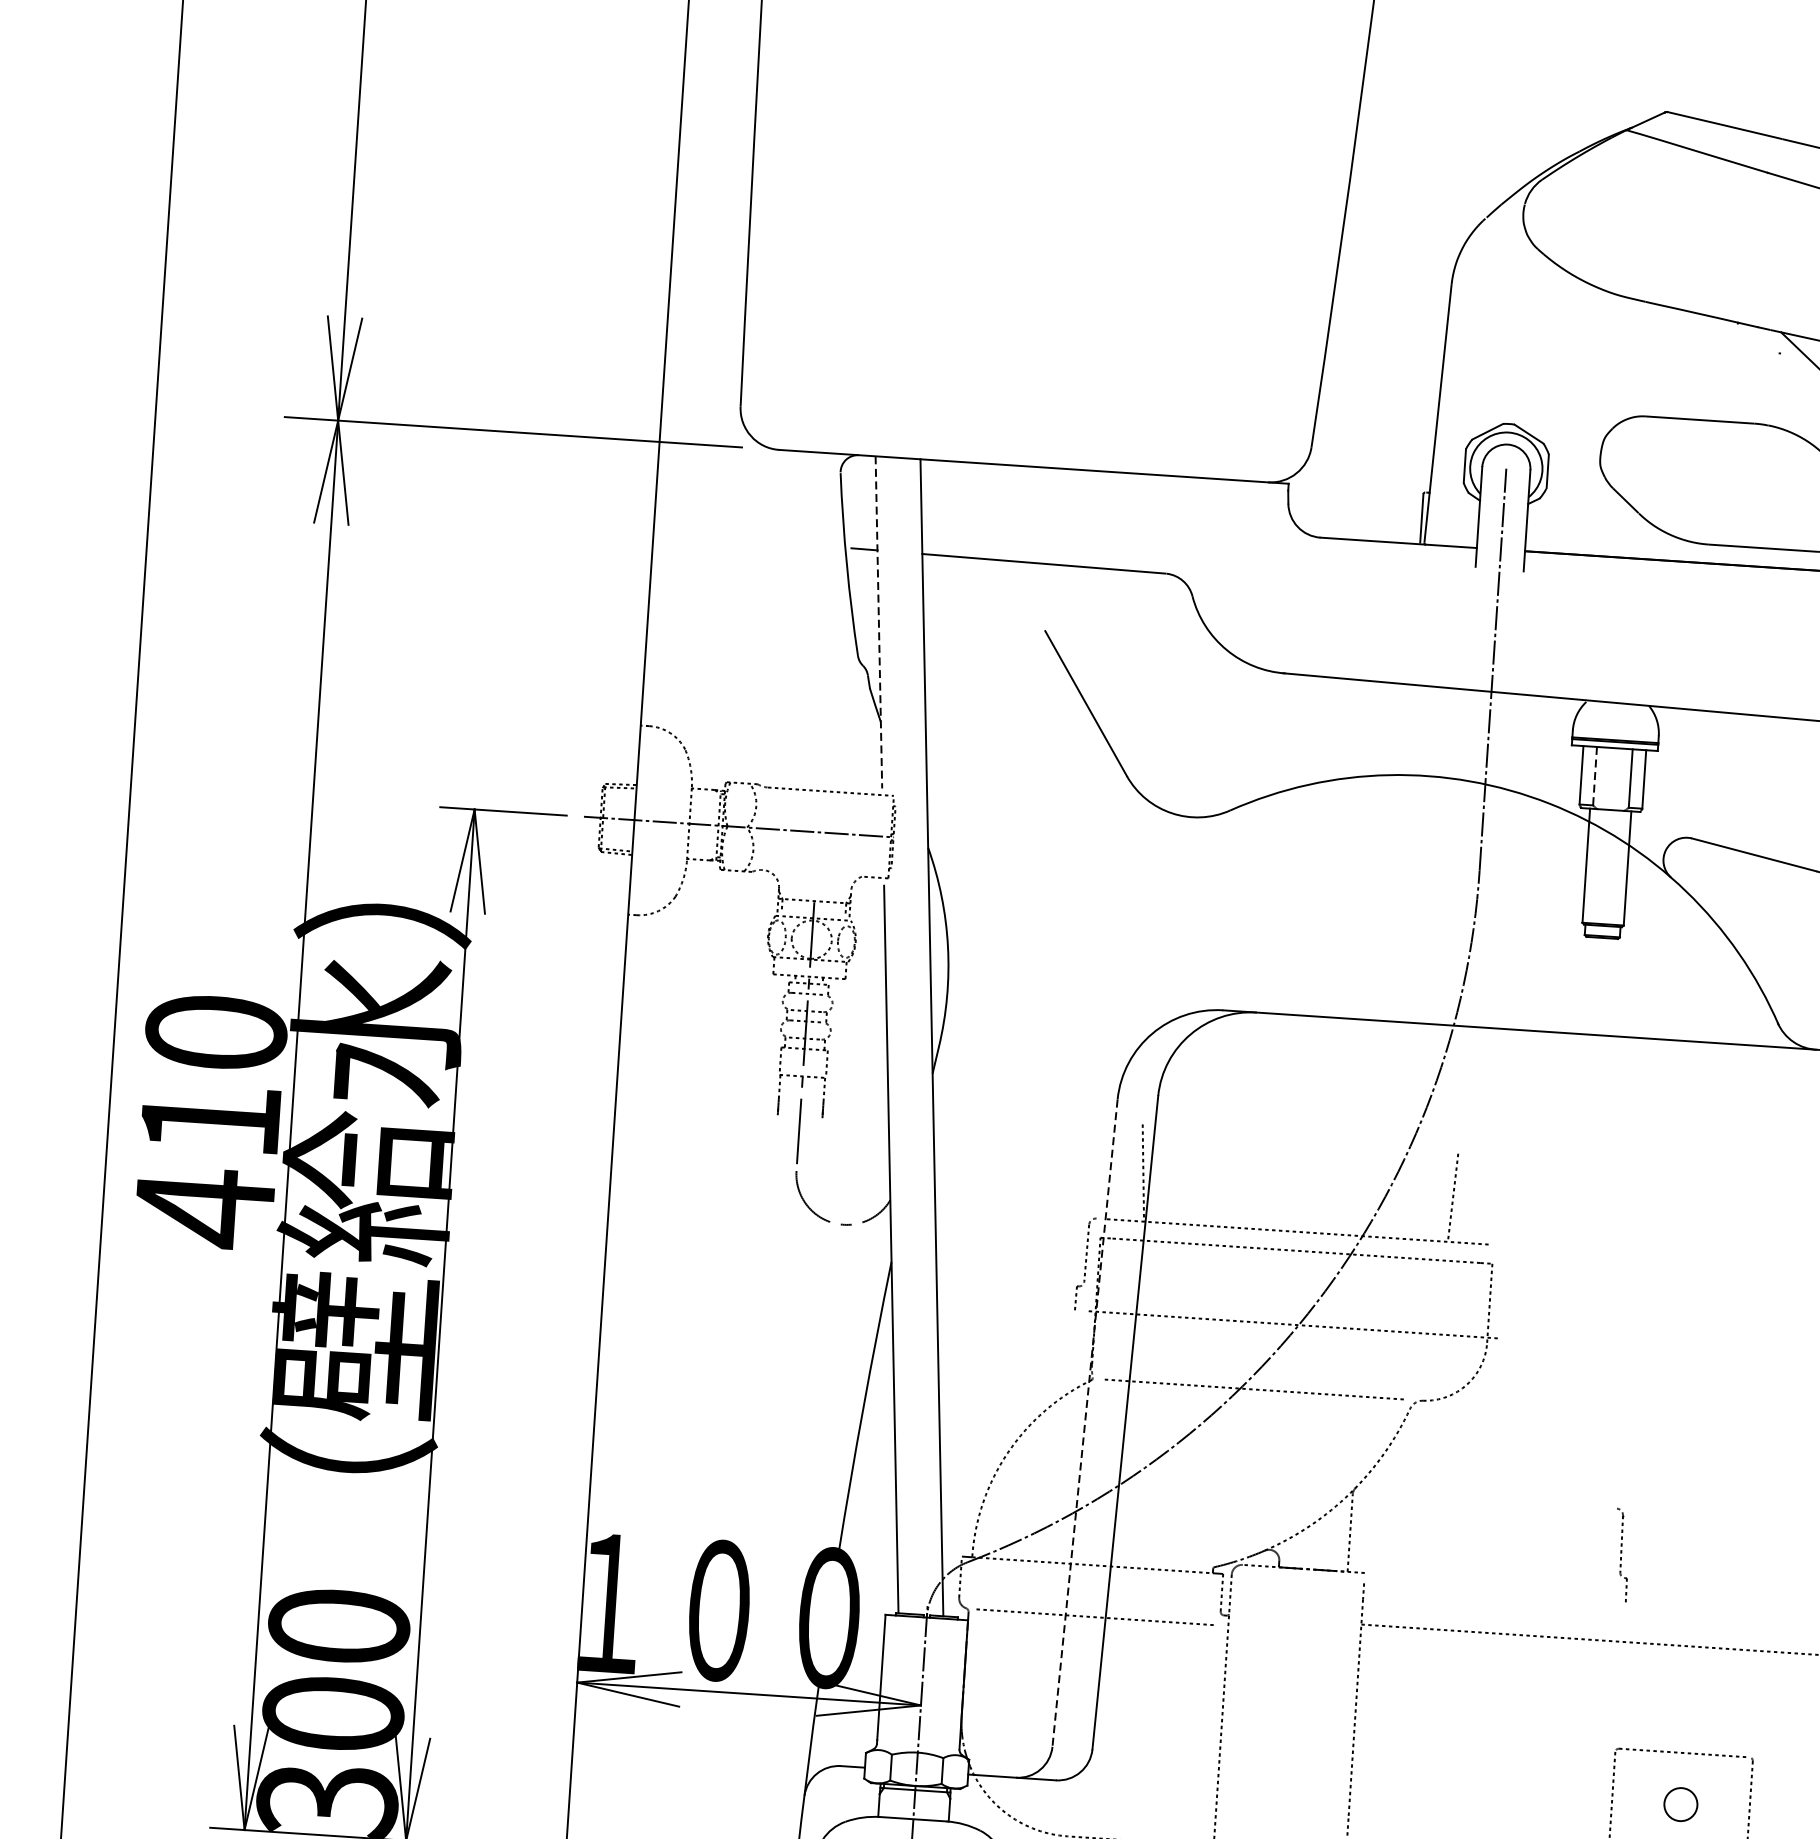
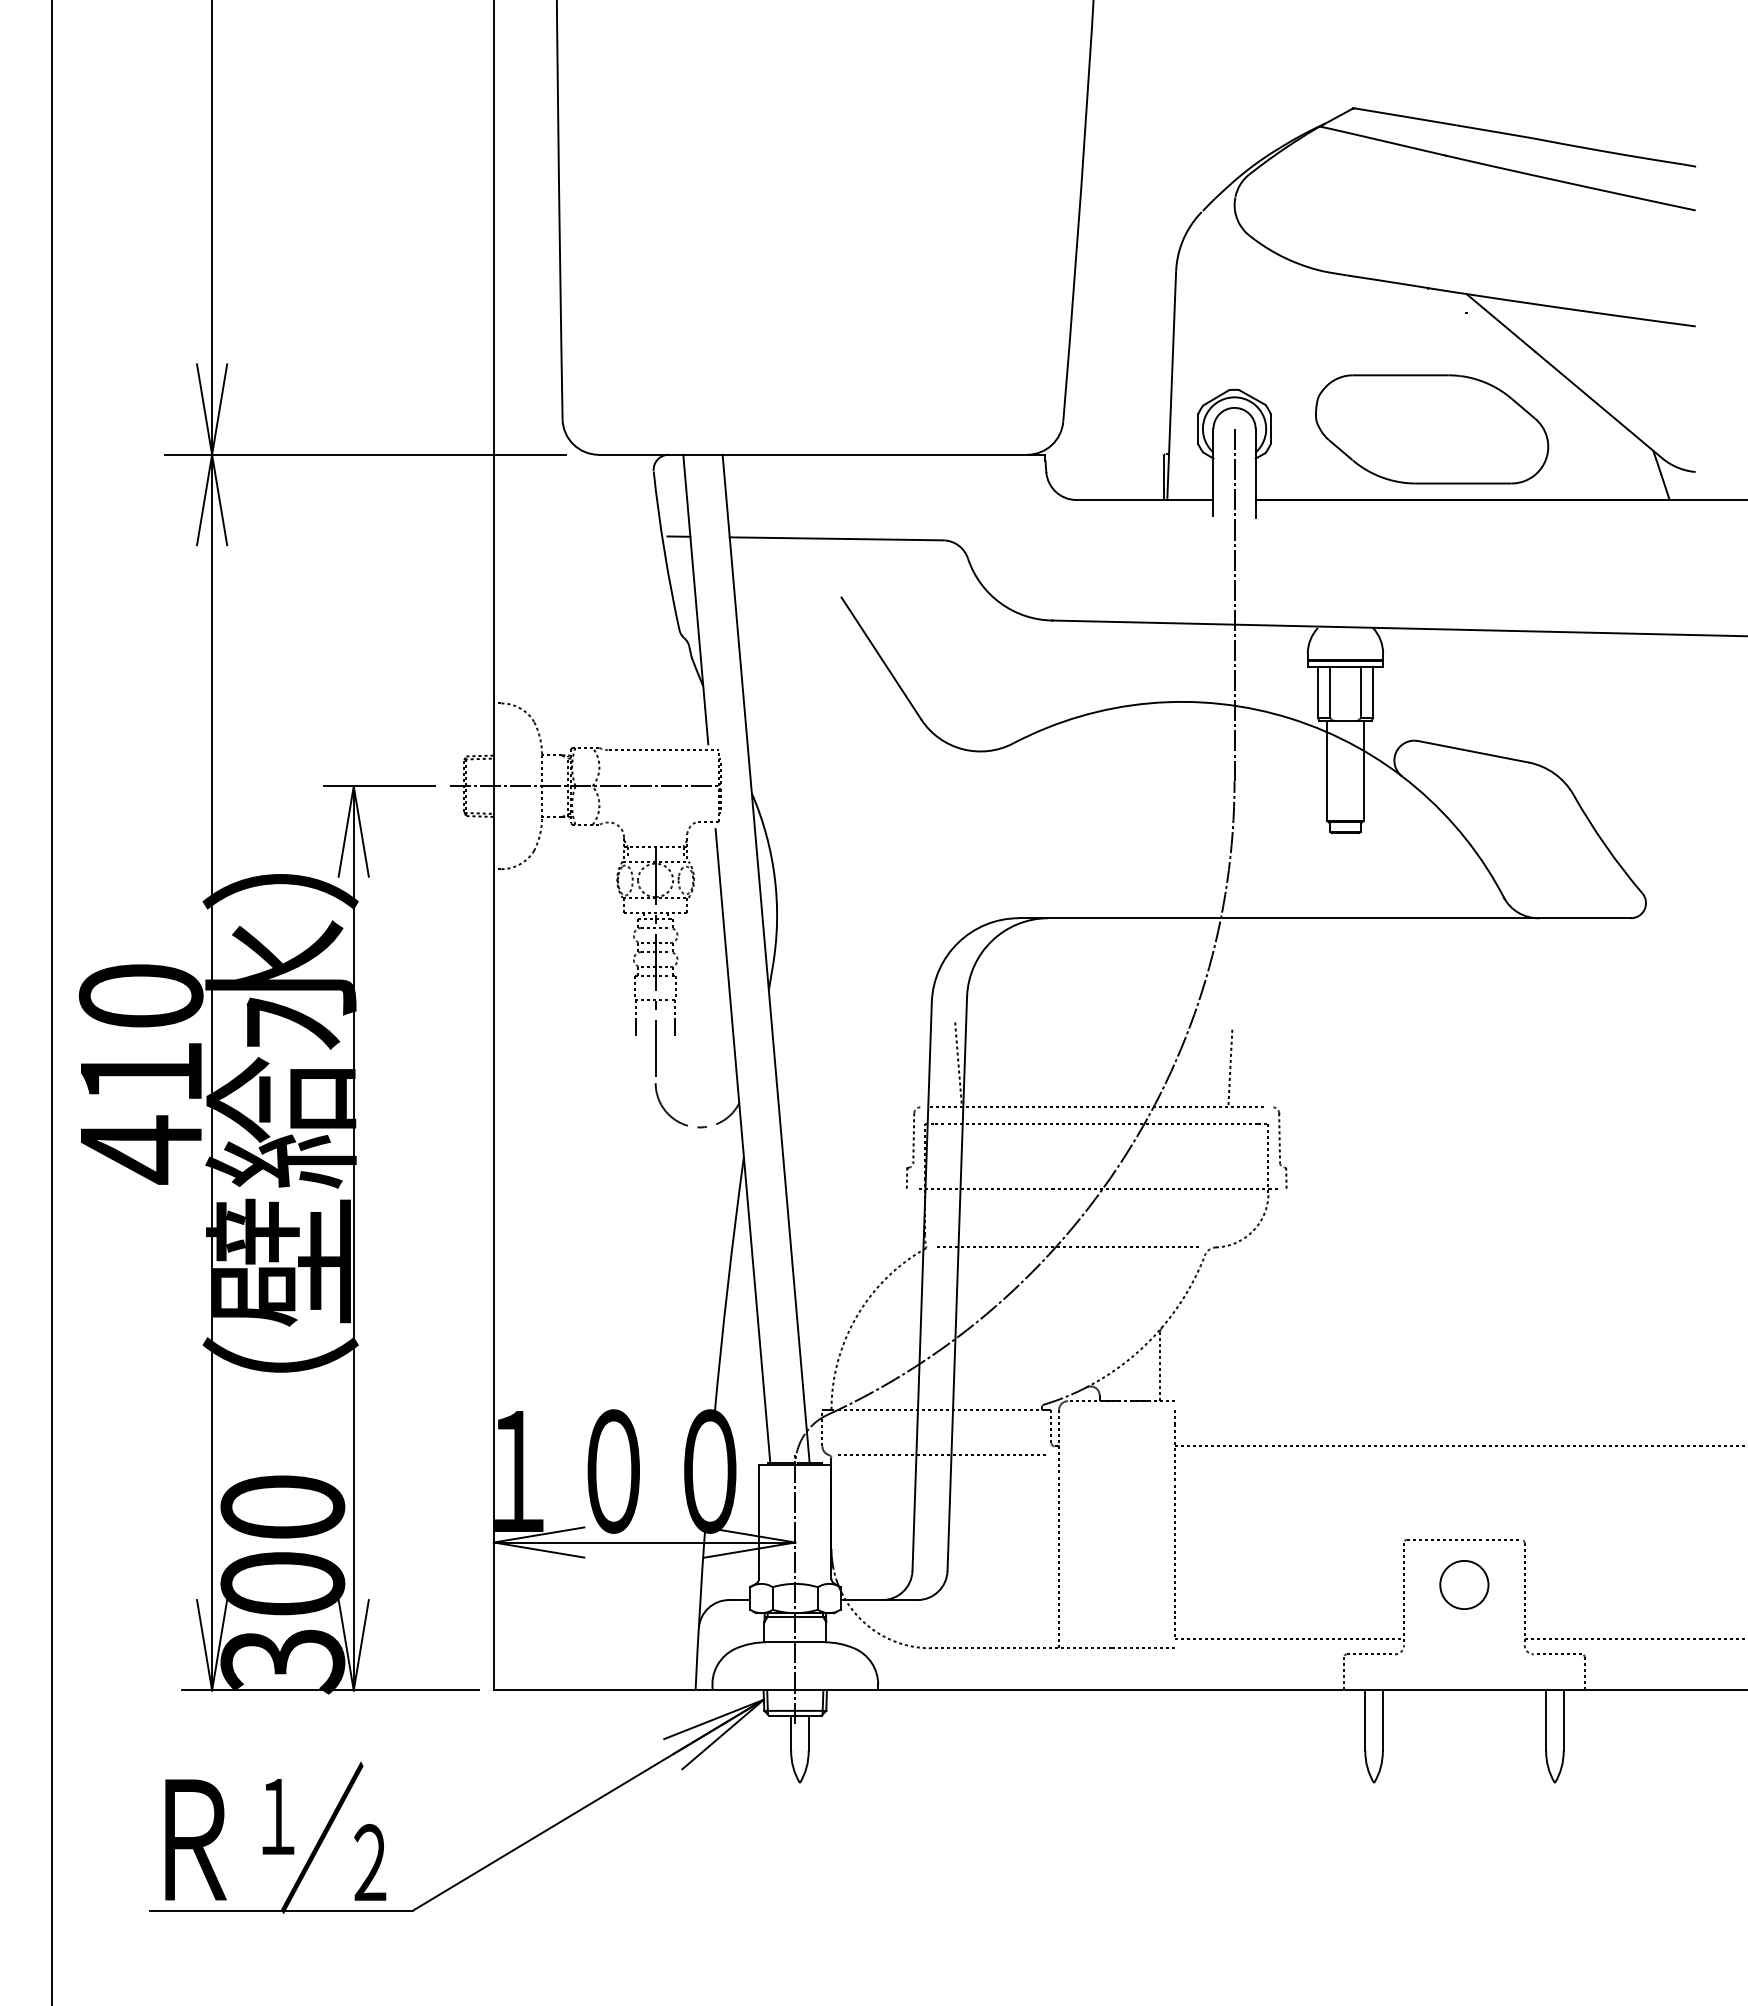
line: (878, 623) -> (695, 600), dashed -> solid
line: (1594, 776) -> (1329, 692), dashed -> solid
line: (1085, 1424) -> (922, 1287), dashed -> solid
part: (1621, 1554) -> (1280, 1147), moved
circle: (1681, 1804) -> (1464, 1584), size x1.67

